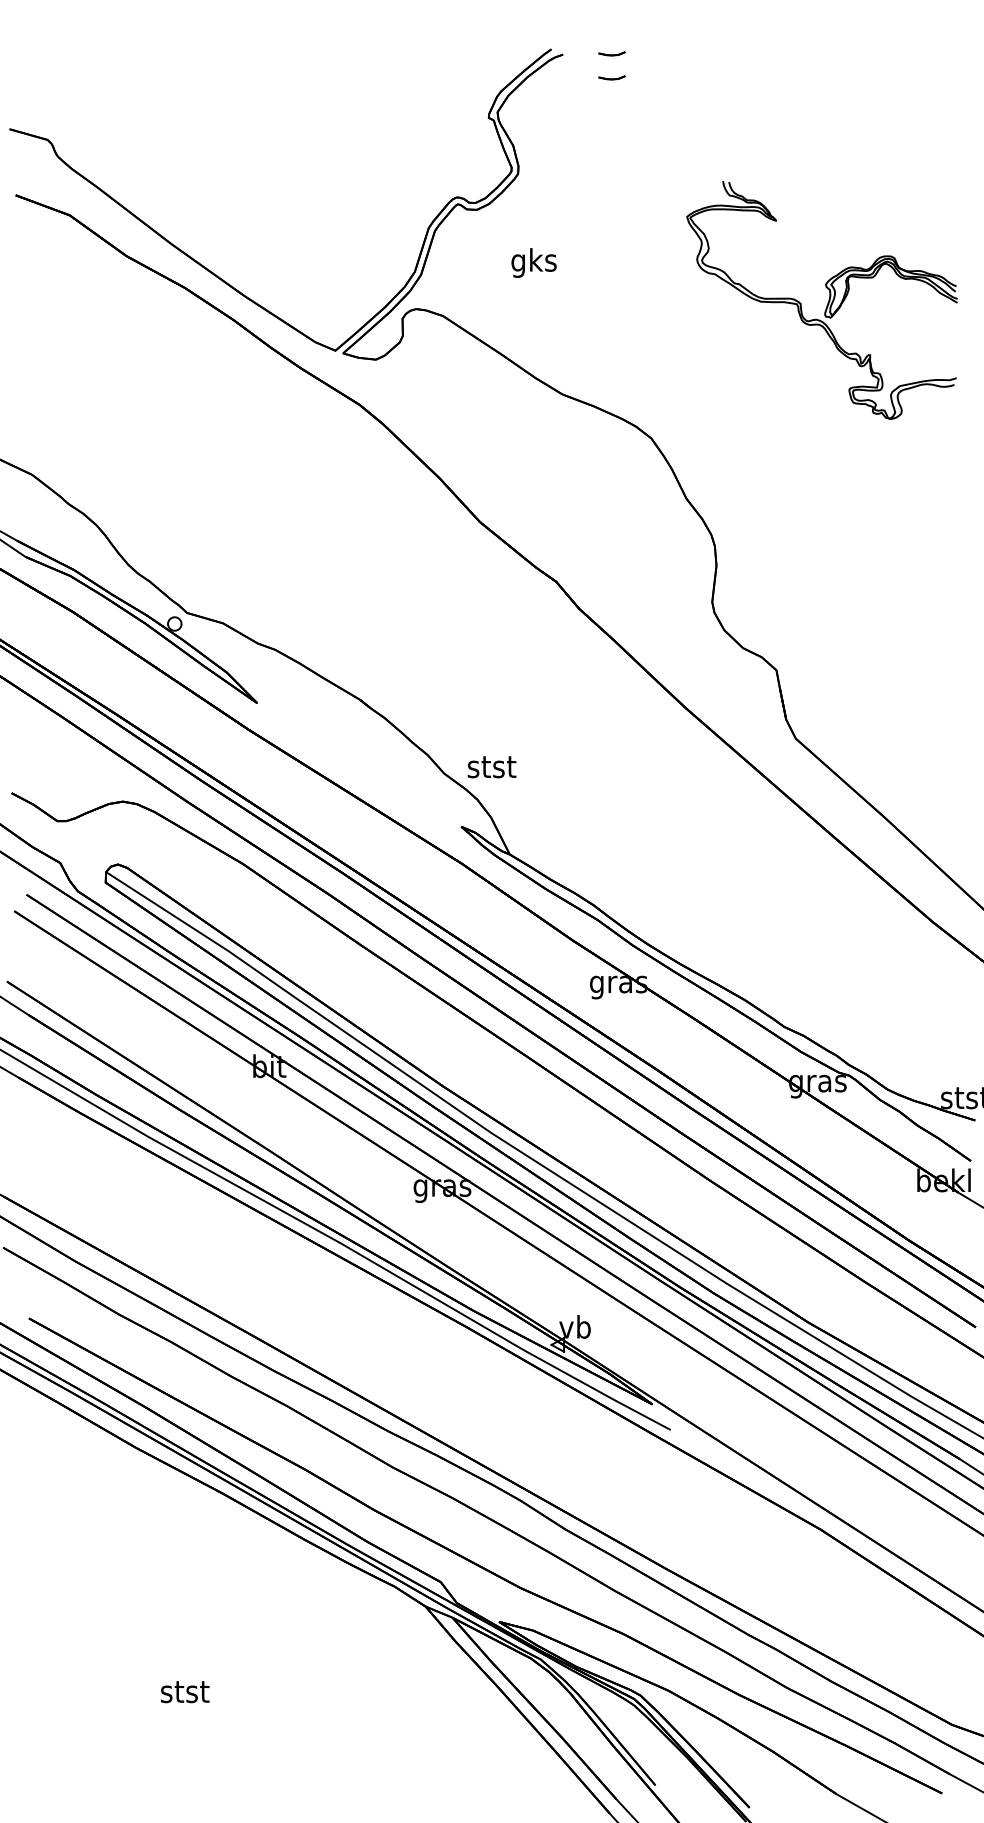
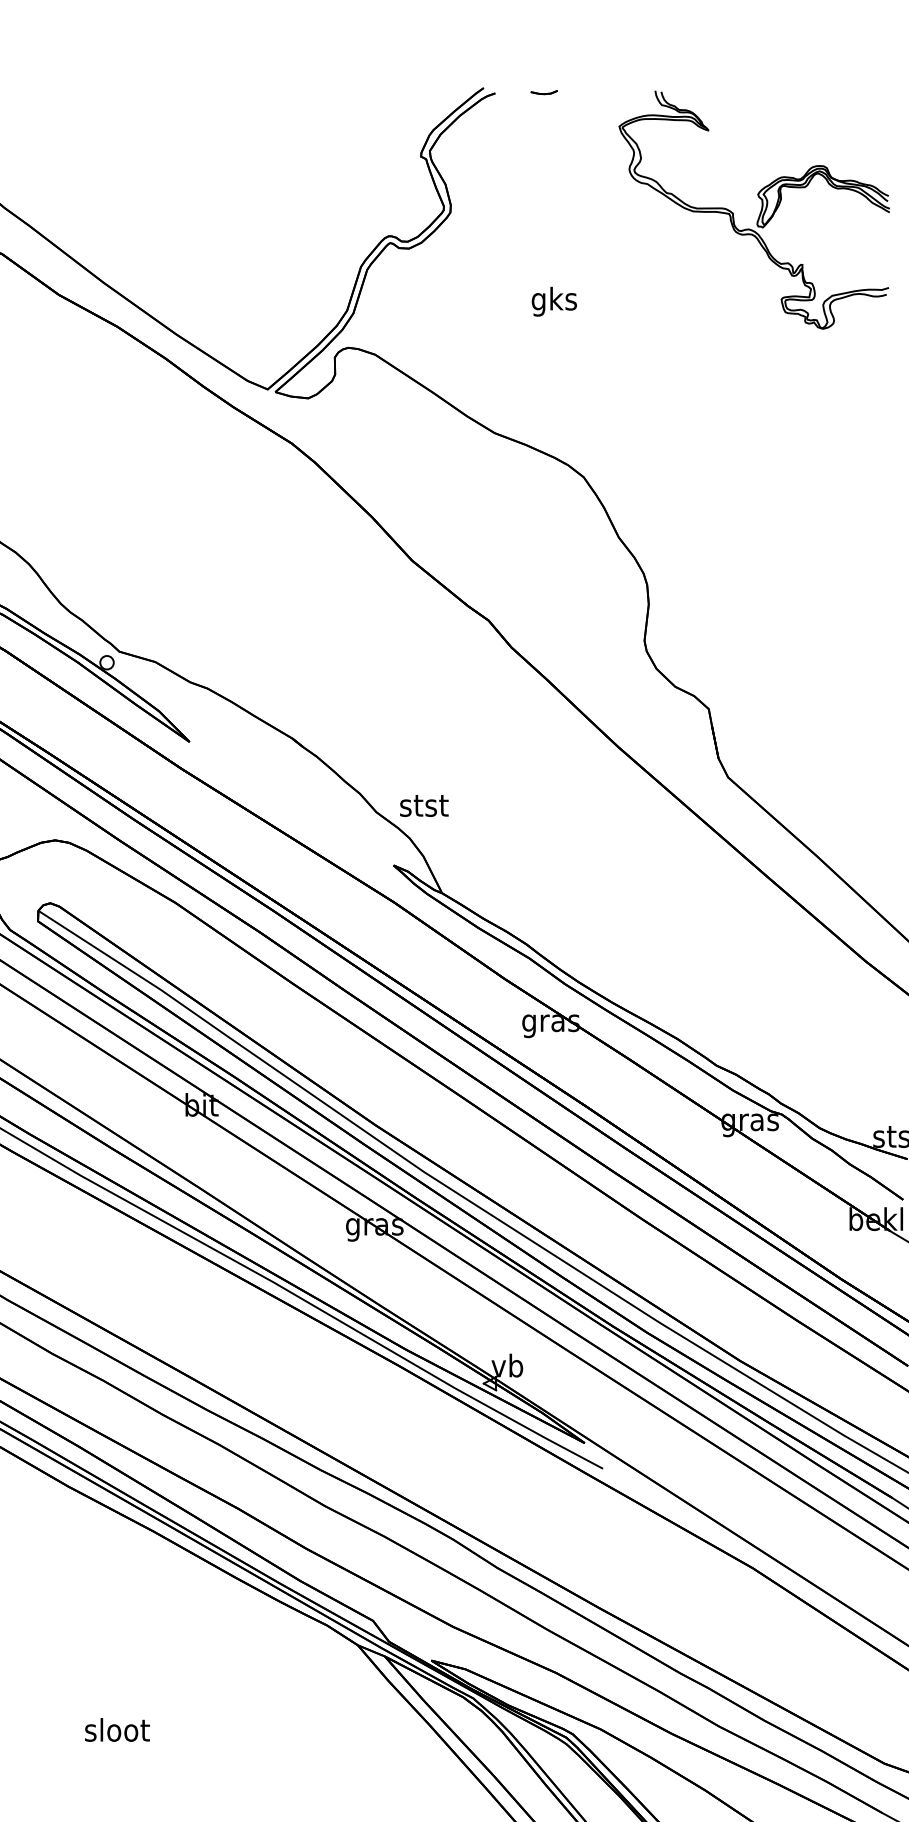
part: (611, 77) -> (543, 116), removed
text: (533, 262) -> (553, 301), moved
part: (827, 302) -> (759, 212), moved
text: (184, 1691) -> (116, 1730), stst -> sloot

